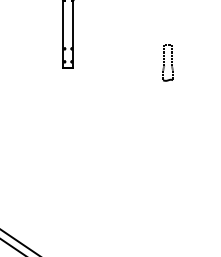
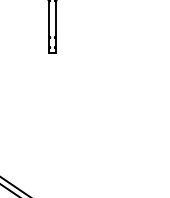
part: (167, 62) -> (128, 48), removed

